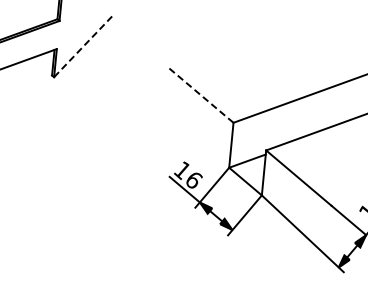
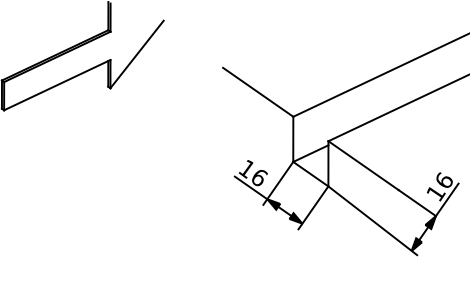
line: (84, 46) -> (137, 54), dashed -> solid
line: (201, 95) -> (258, 92), dashed -> solid

